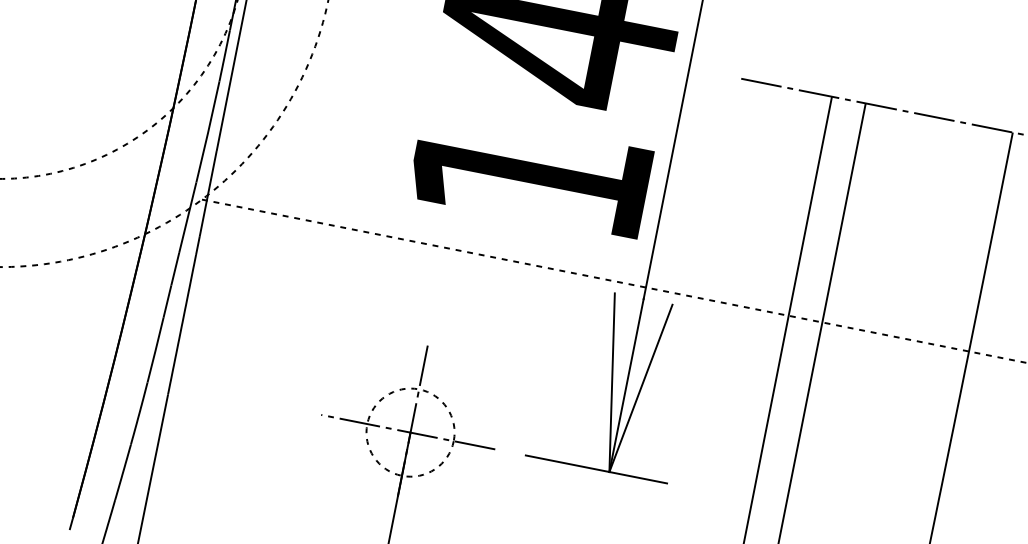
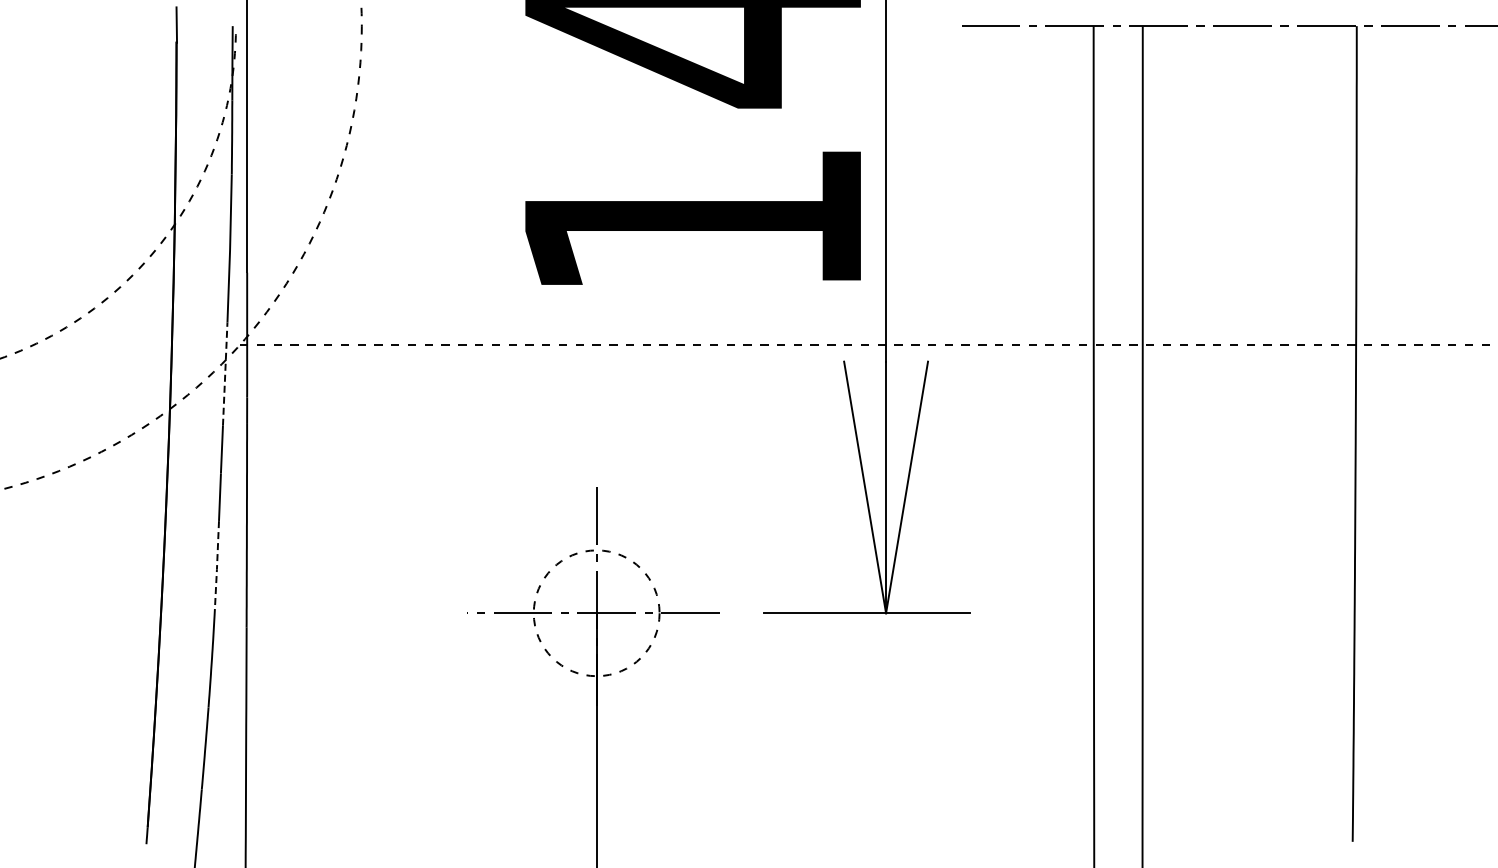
line: (187, 218) -> (225, 374), solid -> dashed
line: (155, 350) -> (216, 568), solid -> dashed

